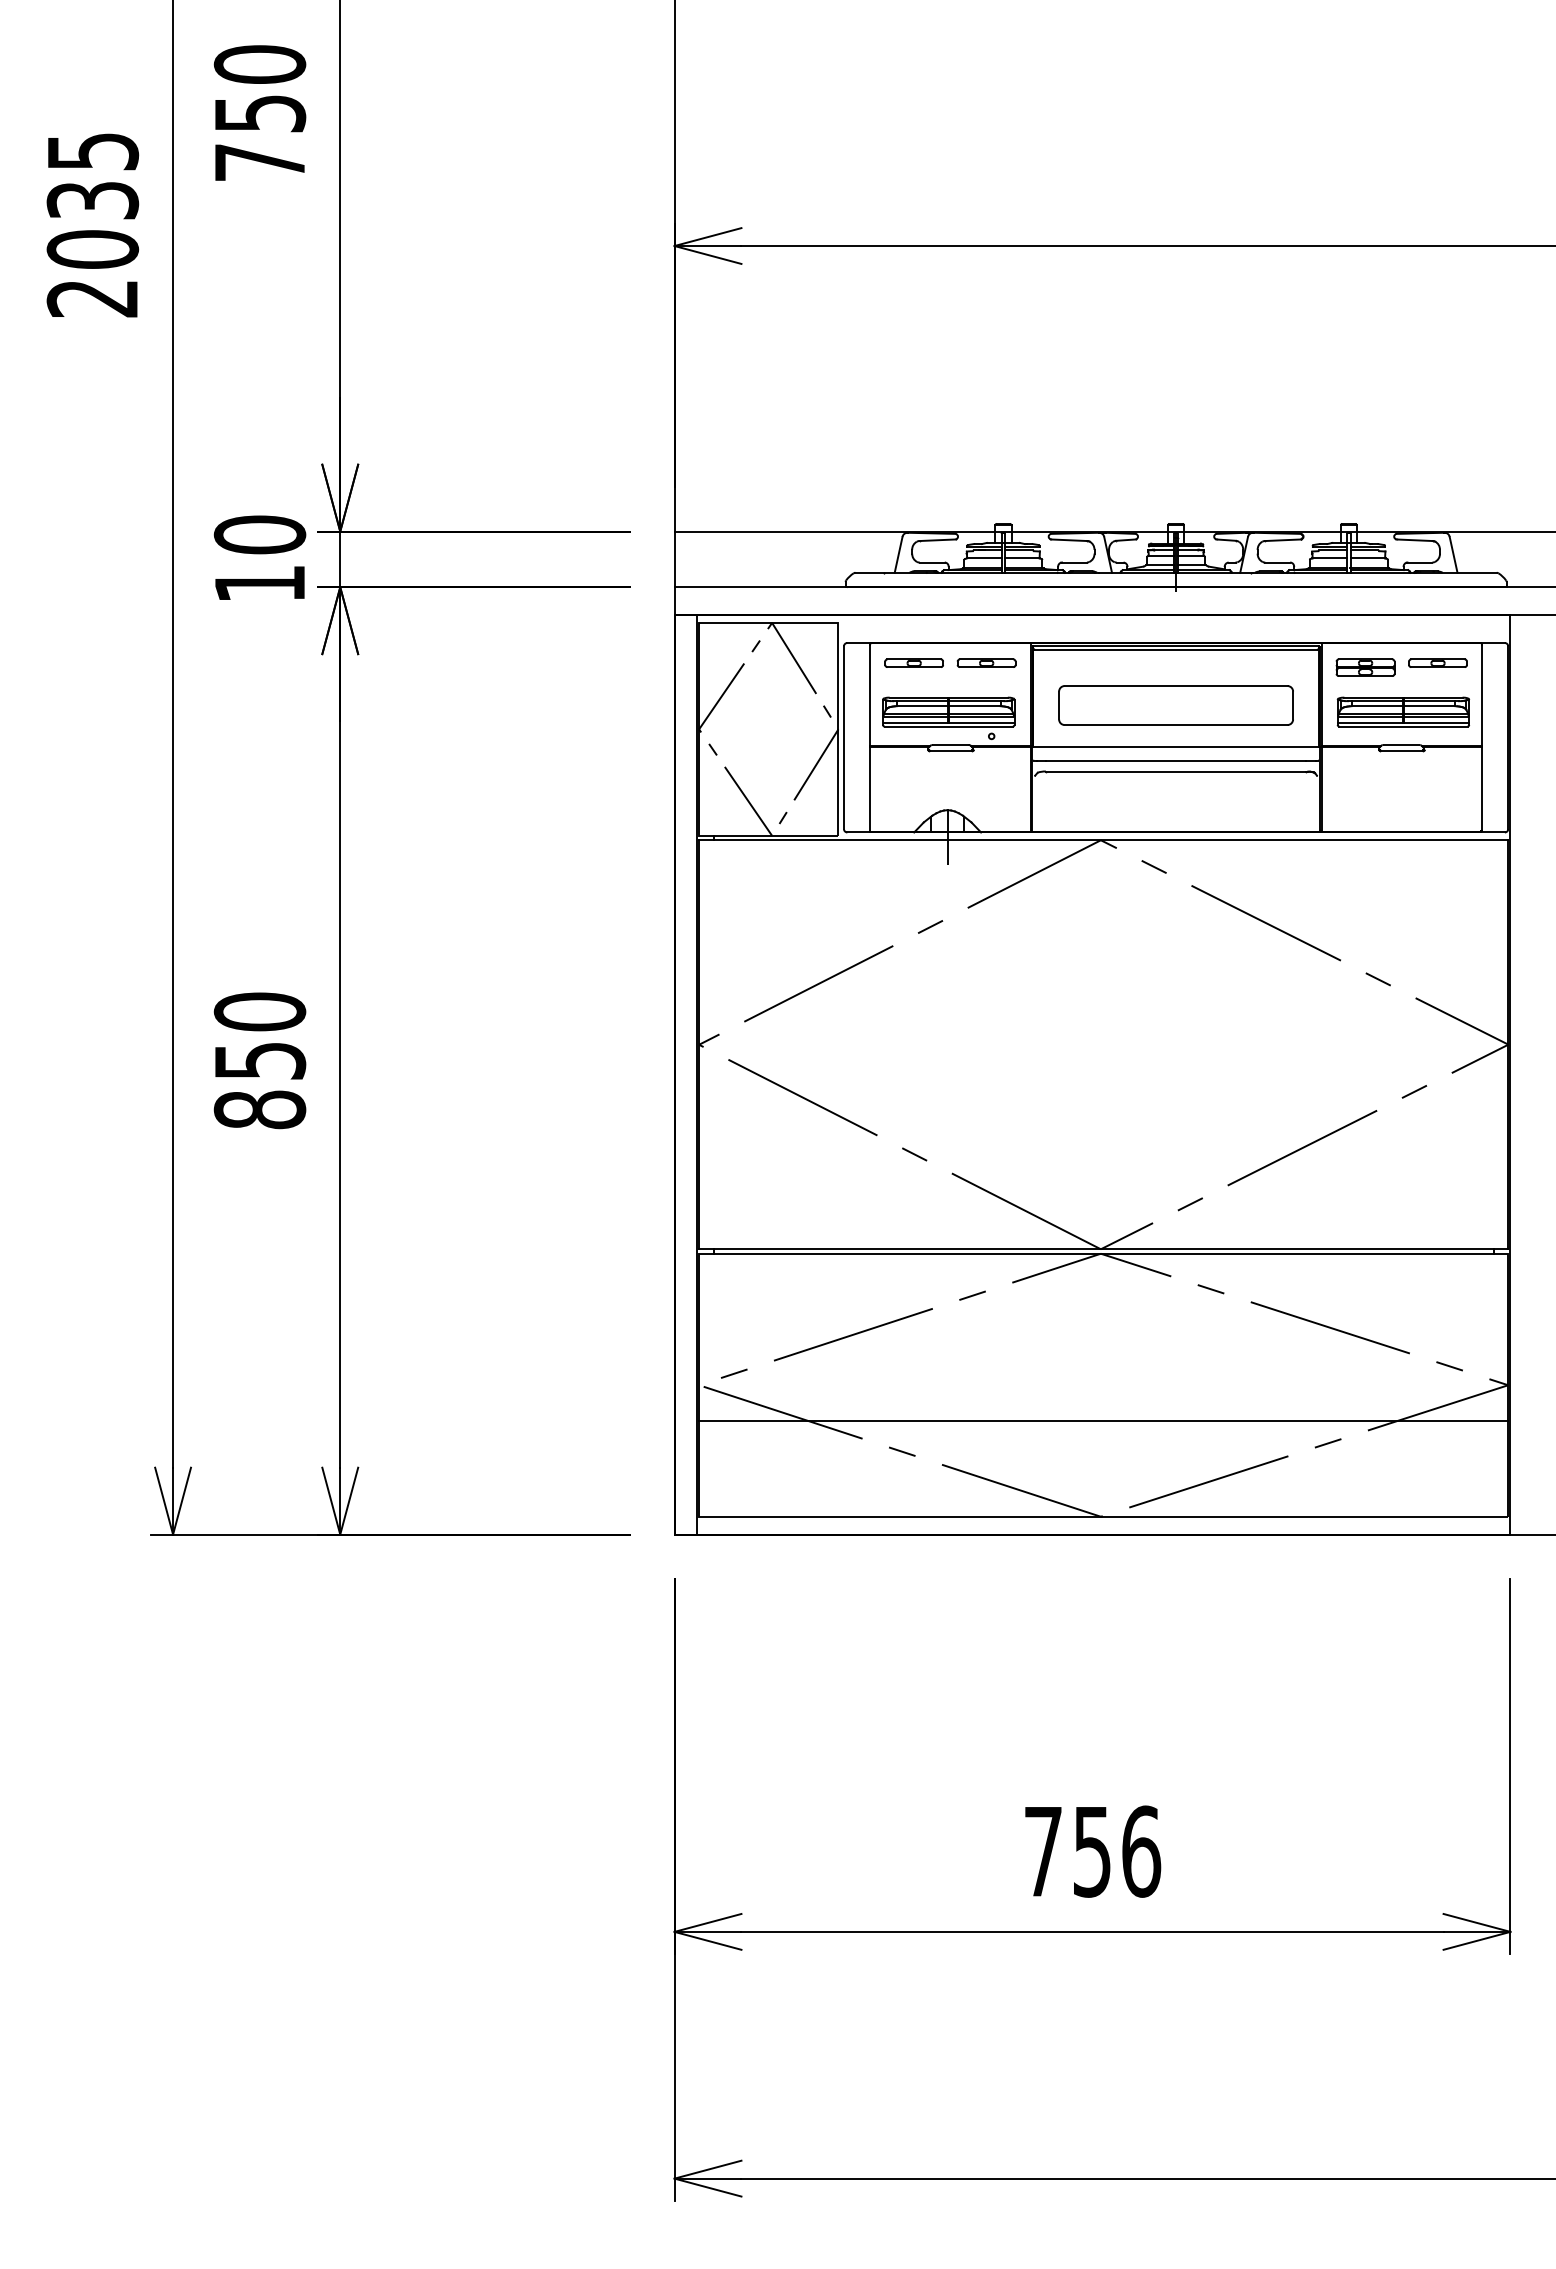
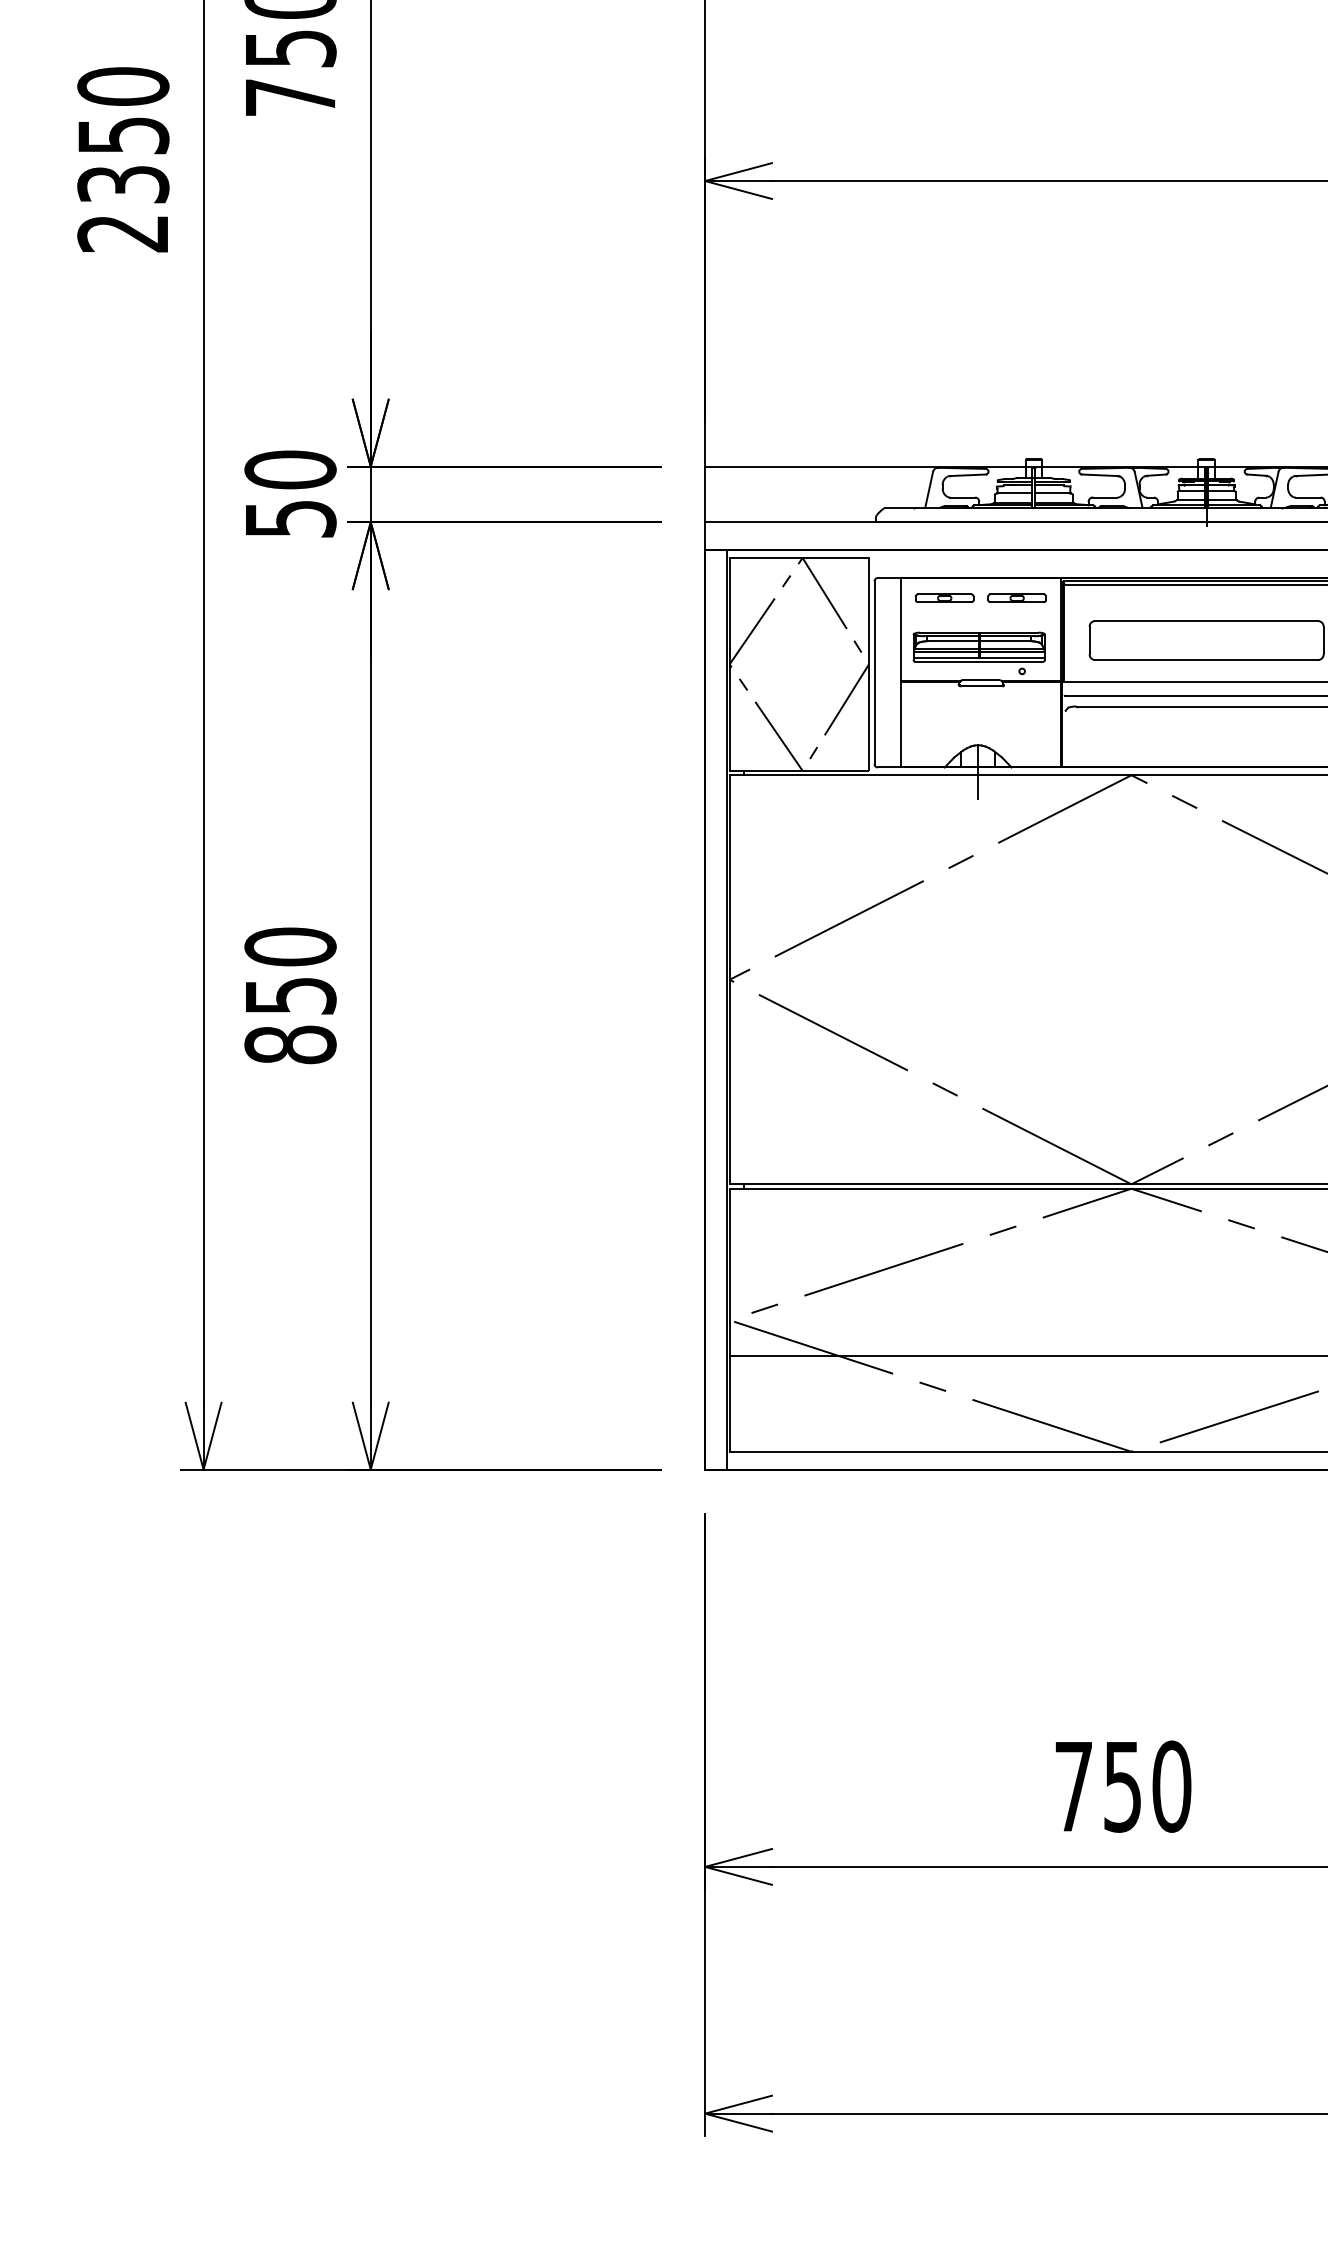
text: (92, 200) -> (123, 135), 2035 -> 2350
text: (260, 584) -> (291, 519), 10 -> 50
text: (1141, 1851) -> (1172, 1786), 756 -> 750

